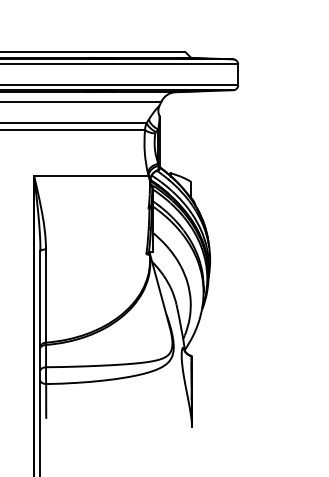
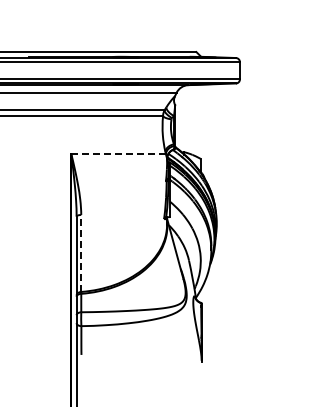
line: (91, 176) -> (118, 154), solid -> dashed
line: (46, 296) -> (81, 253), solid -> dashed

